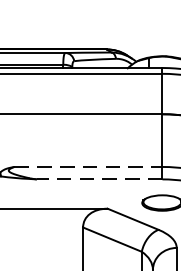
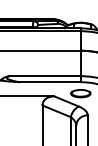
line: (89, 167) -> (45, 76), dashed -> solid
line: (99, 179) -> (50, 82), dashed -> solid

